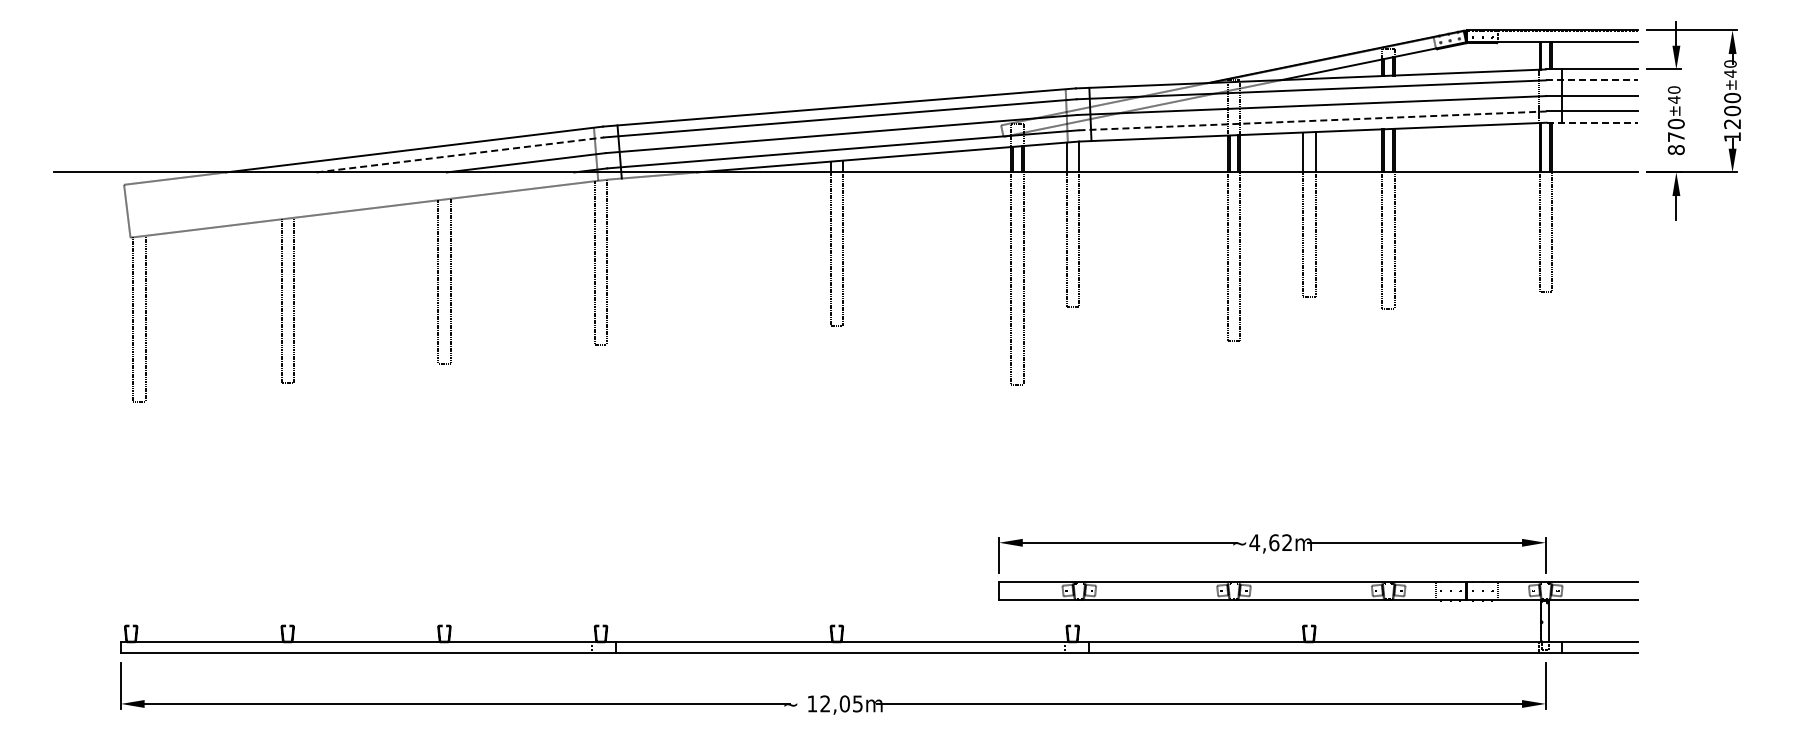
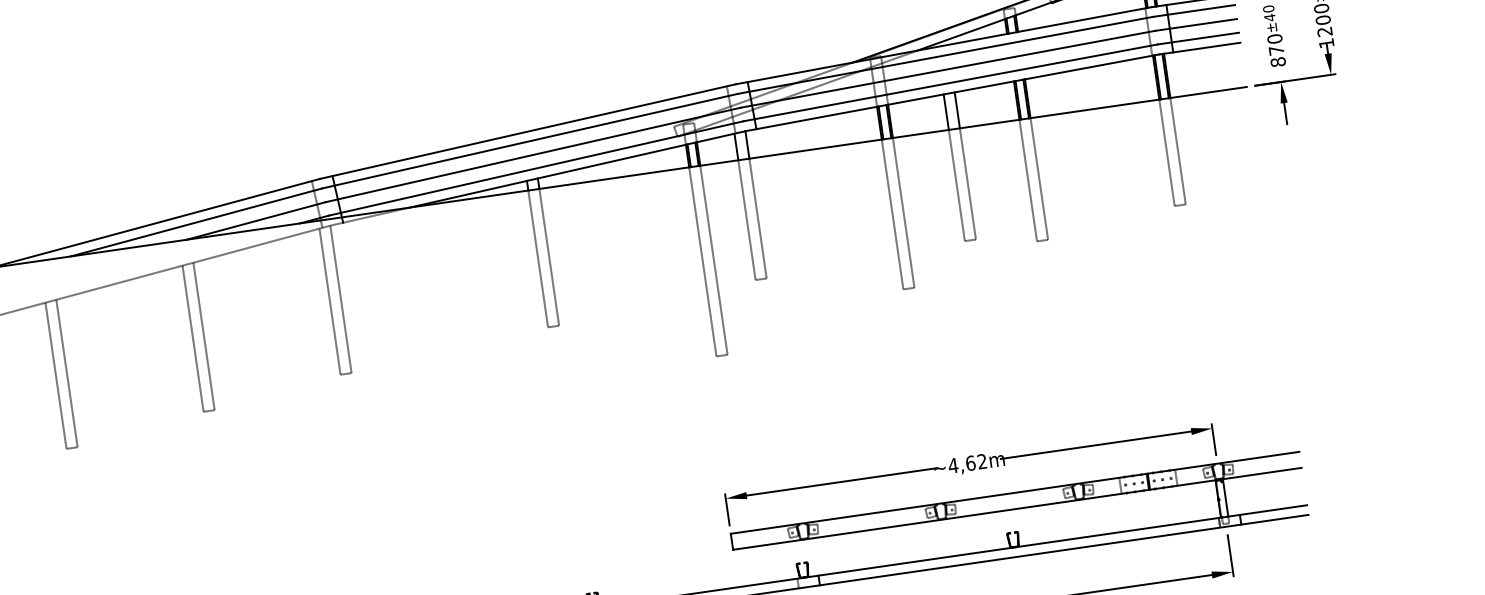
line: (1591, 80) -> (1193, 11), dashed -> solid
line: (1313, 120) -> (951, 82), dashed -> solid
line: (1592, 122) -> (1200, 48), dashed -> solid
line: (460, 154) -> (196, 222), dashed -> solid

